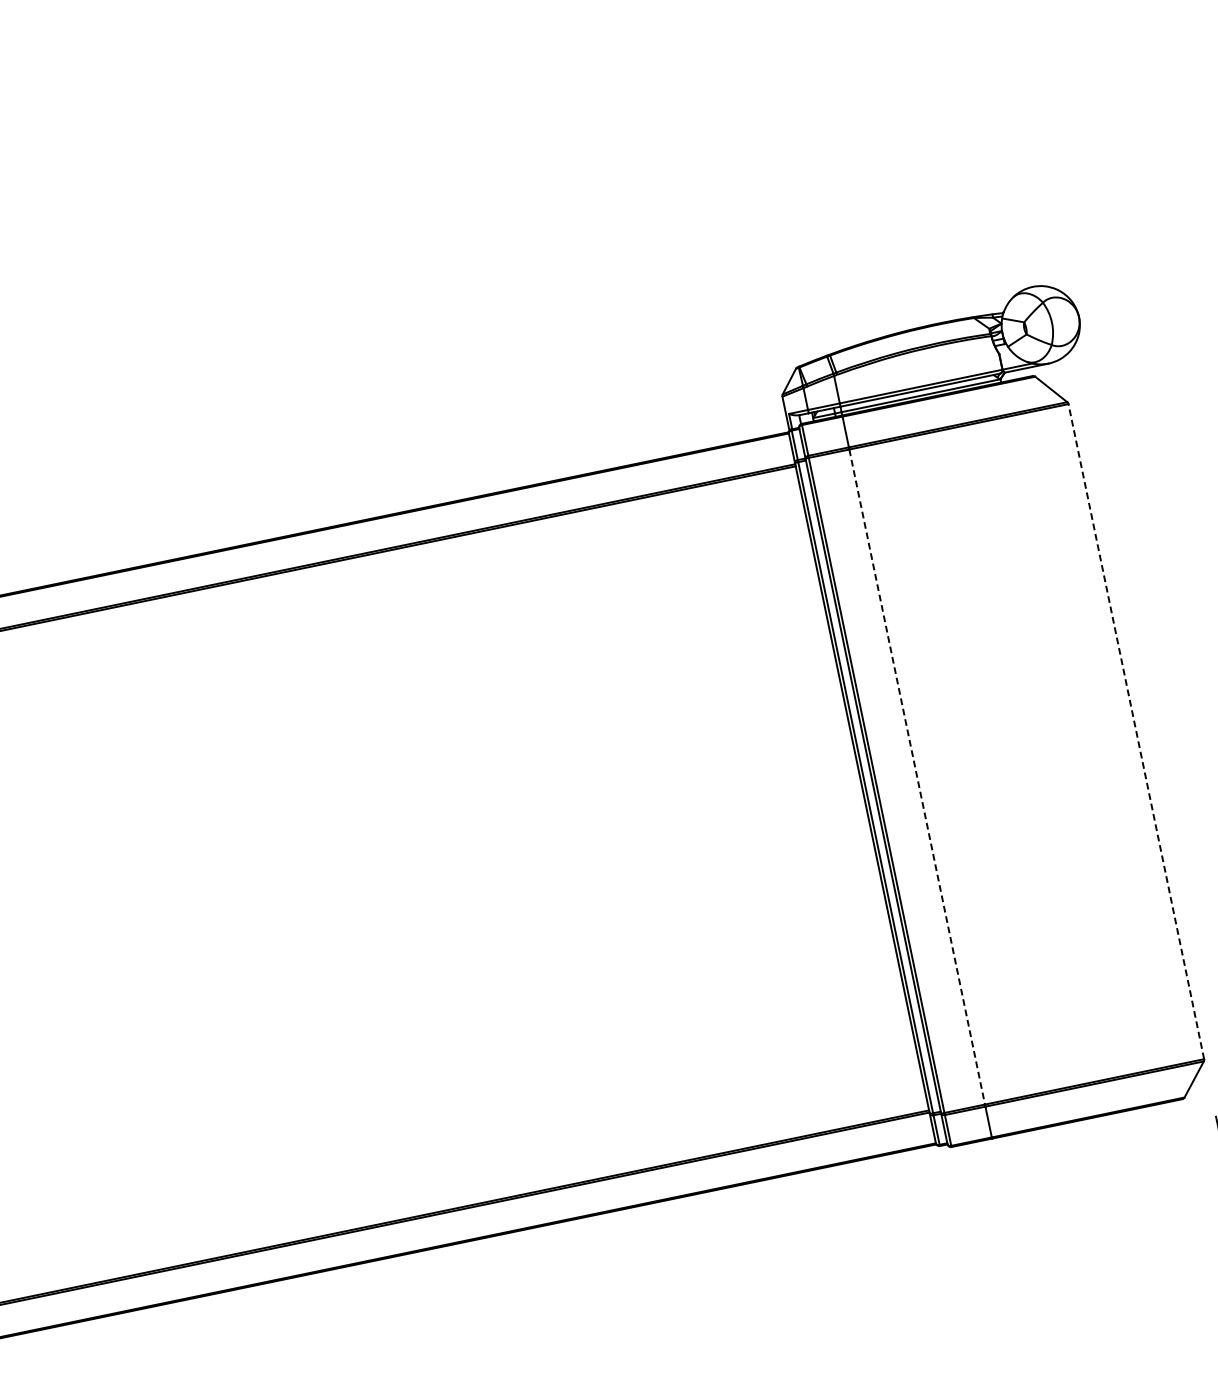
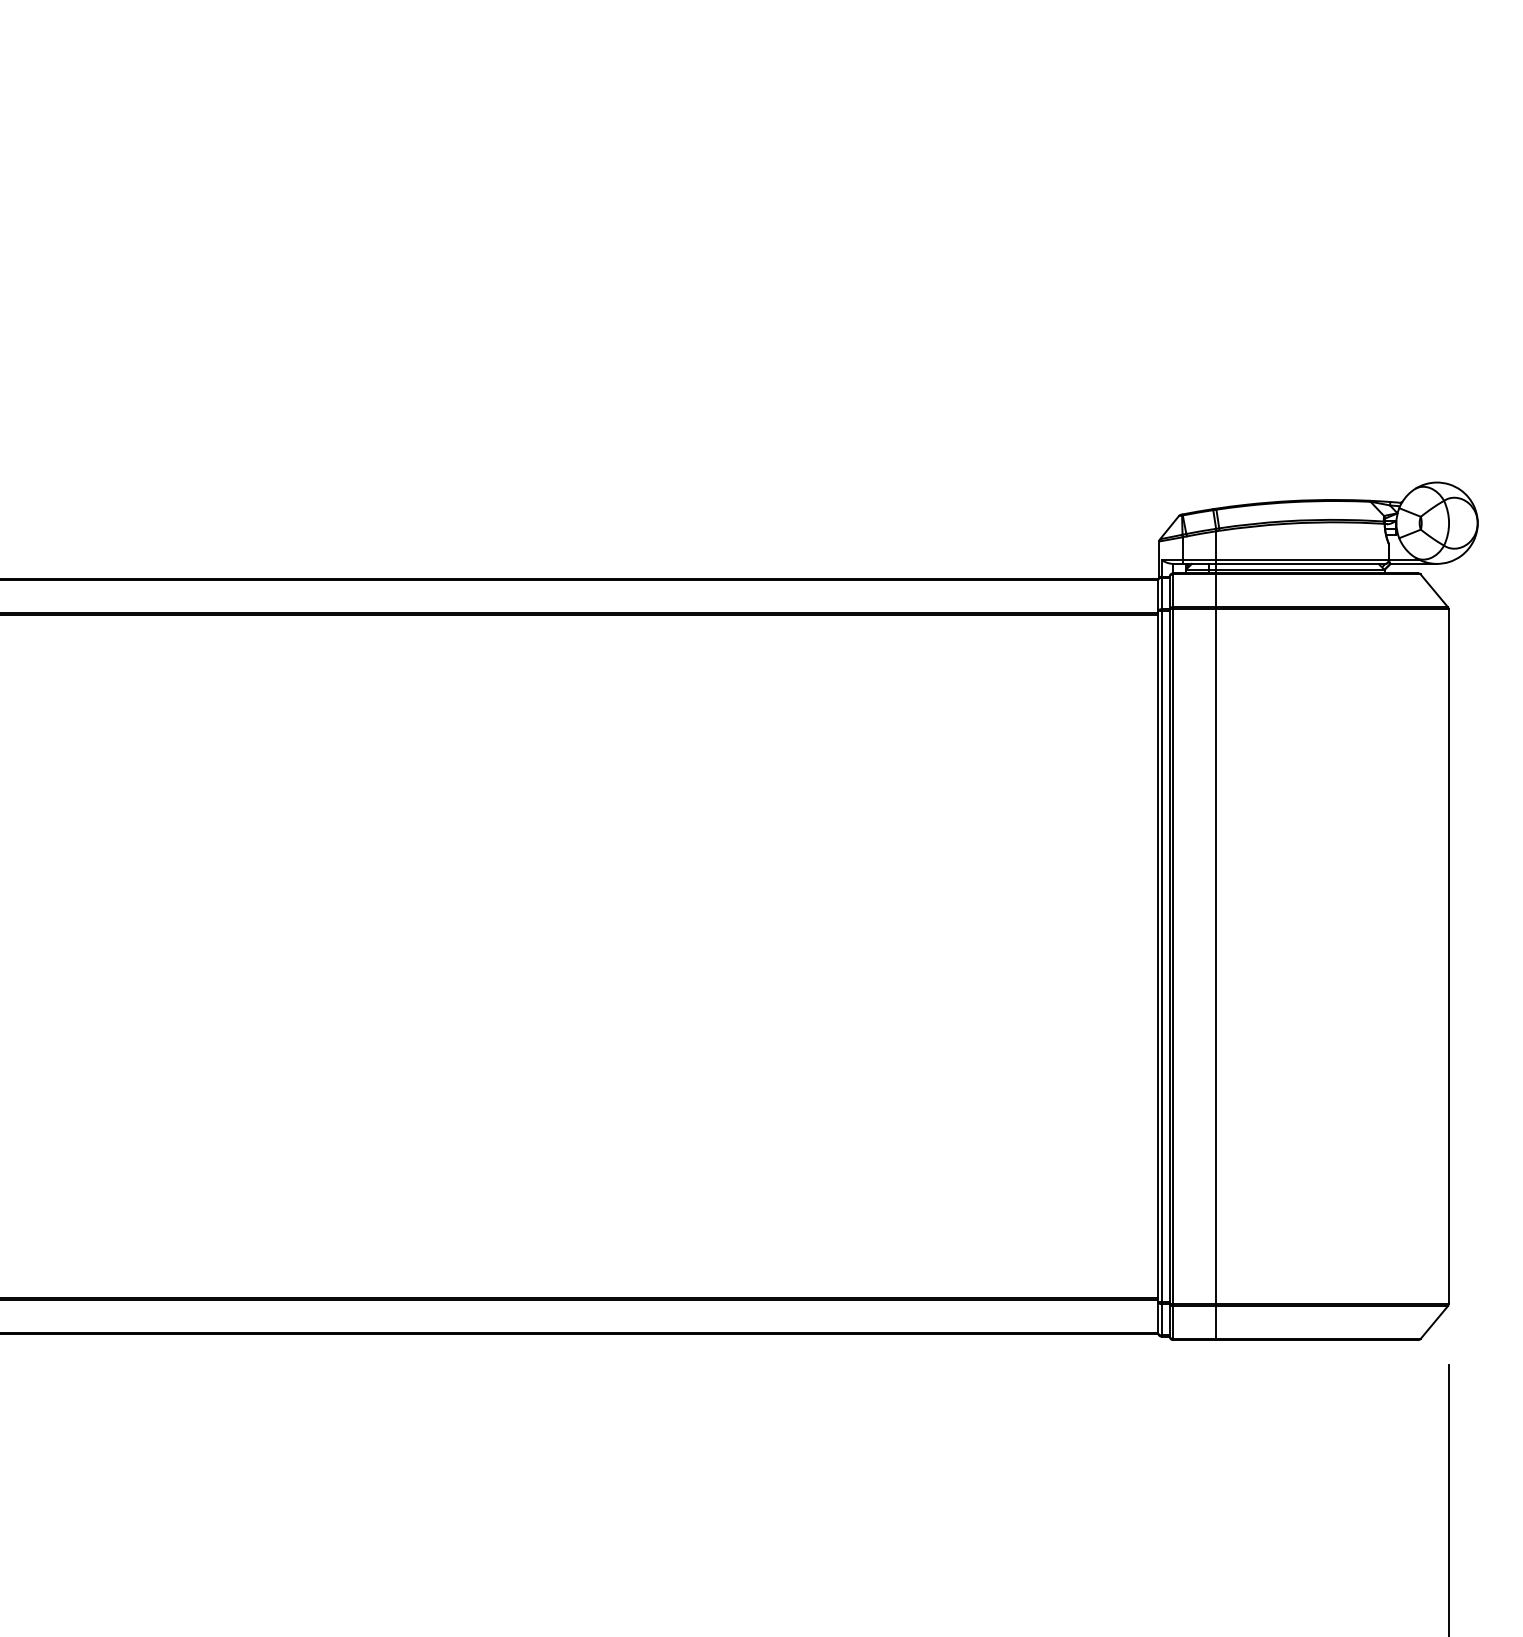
line: (1136, 731) -> (1448, 956), dashed -> solid
line: (917, 777) -> (1216, 957), dashed -> solid

